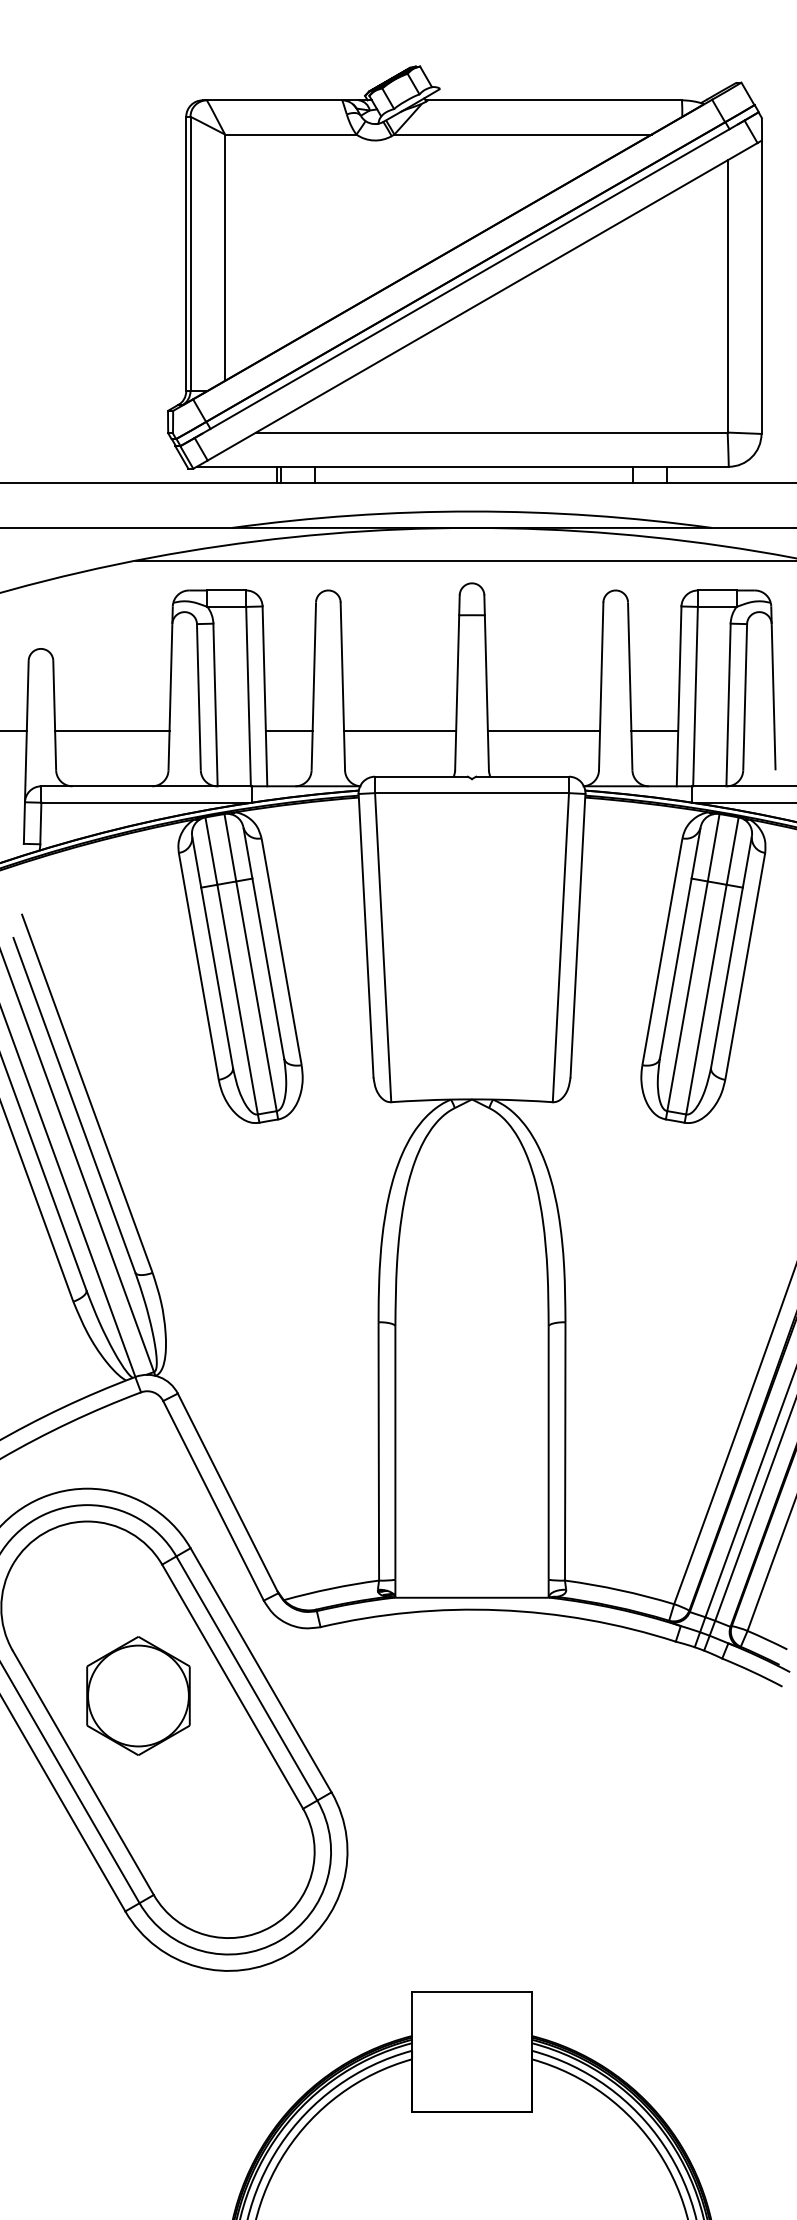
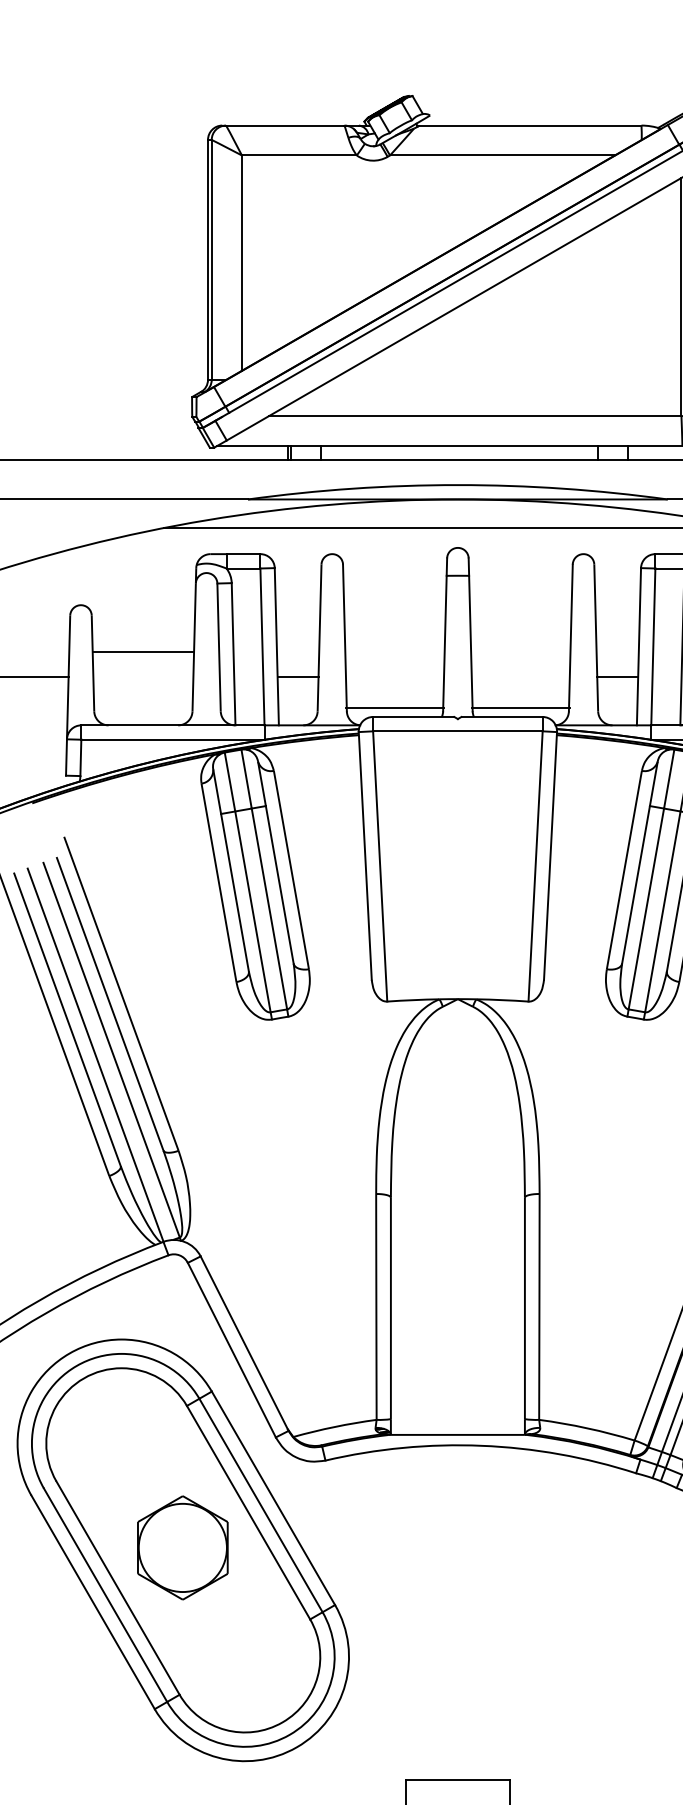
line: (112, 730) -> (143, 651), moved
line: (400, 730) -> (395, 708), moved
line: (543, 730) -> (520, 707), moved
part: (138, 1695) -> (182, 1547), moved

